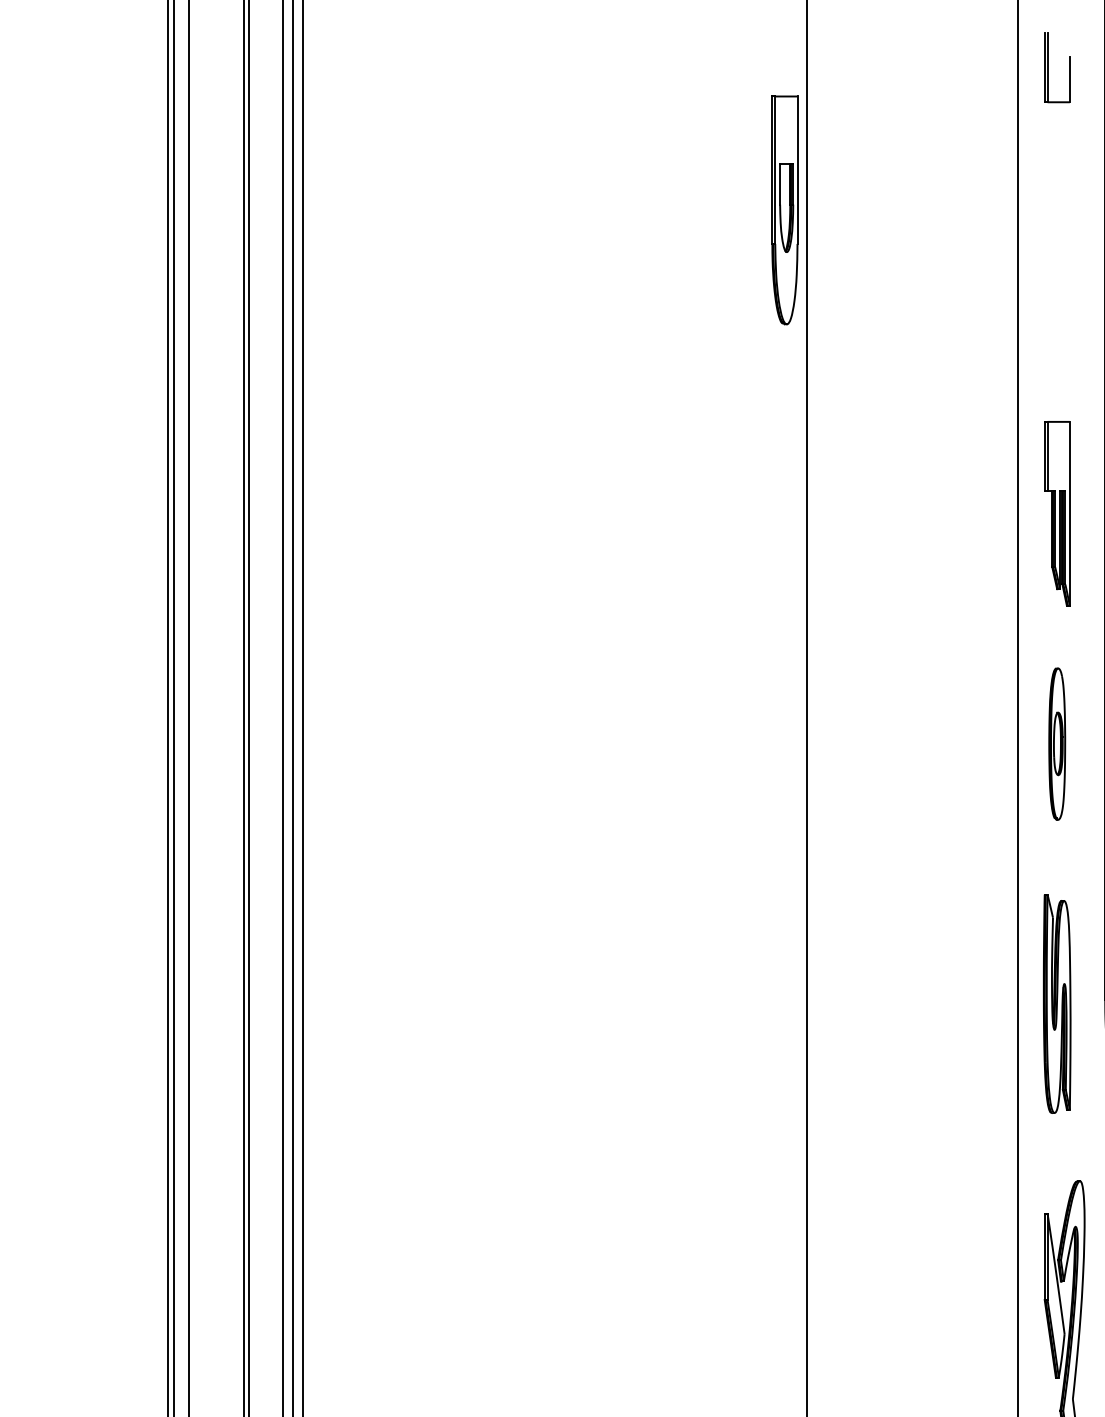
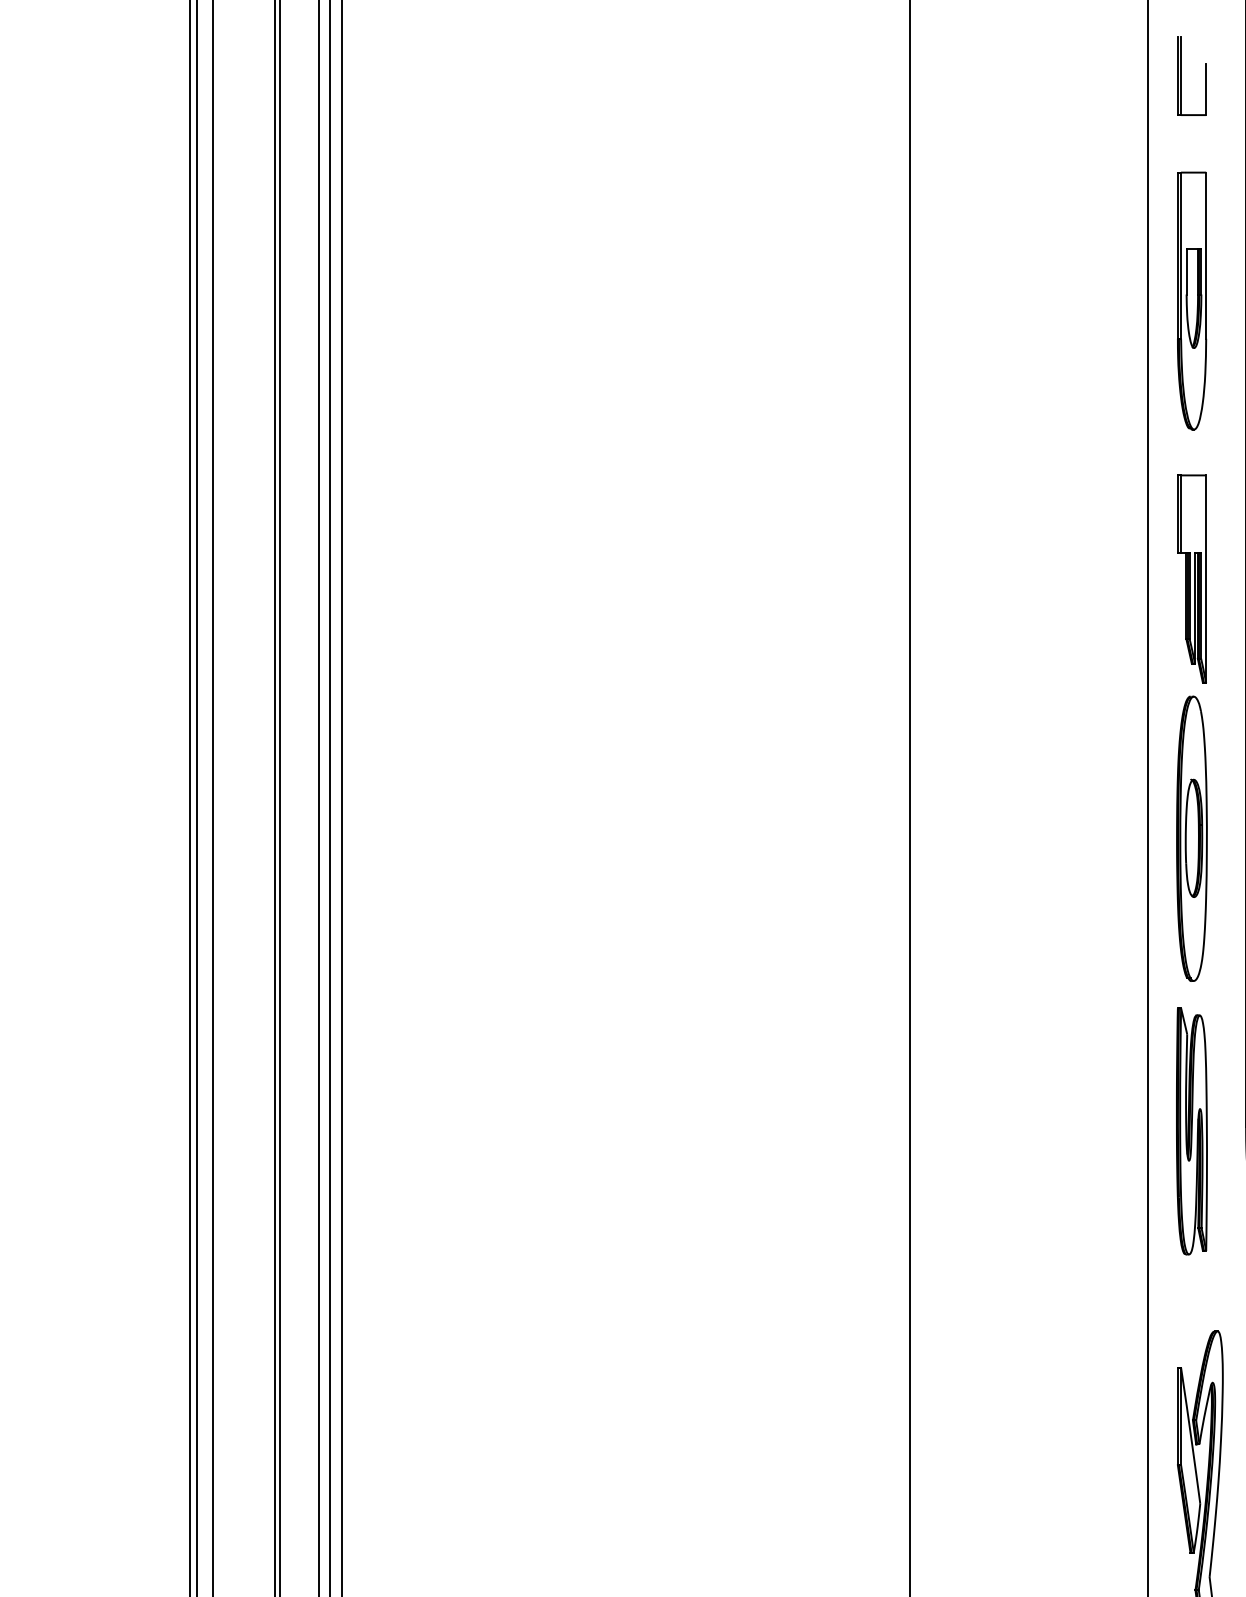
part: (785, 209) -> (1192, 300), moved
part: (1056, 743) -> (1191, 838), size x1.67

